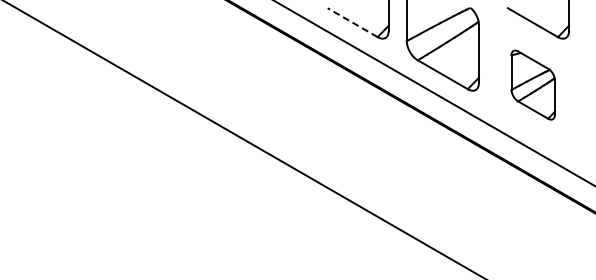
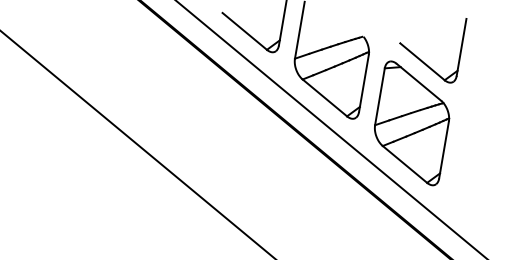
line: (352, 22) -> (244, 31), dashed -> solid
part: (533, 84) -> (412, 122), size x1.67

